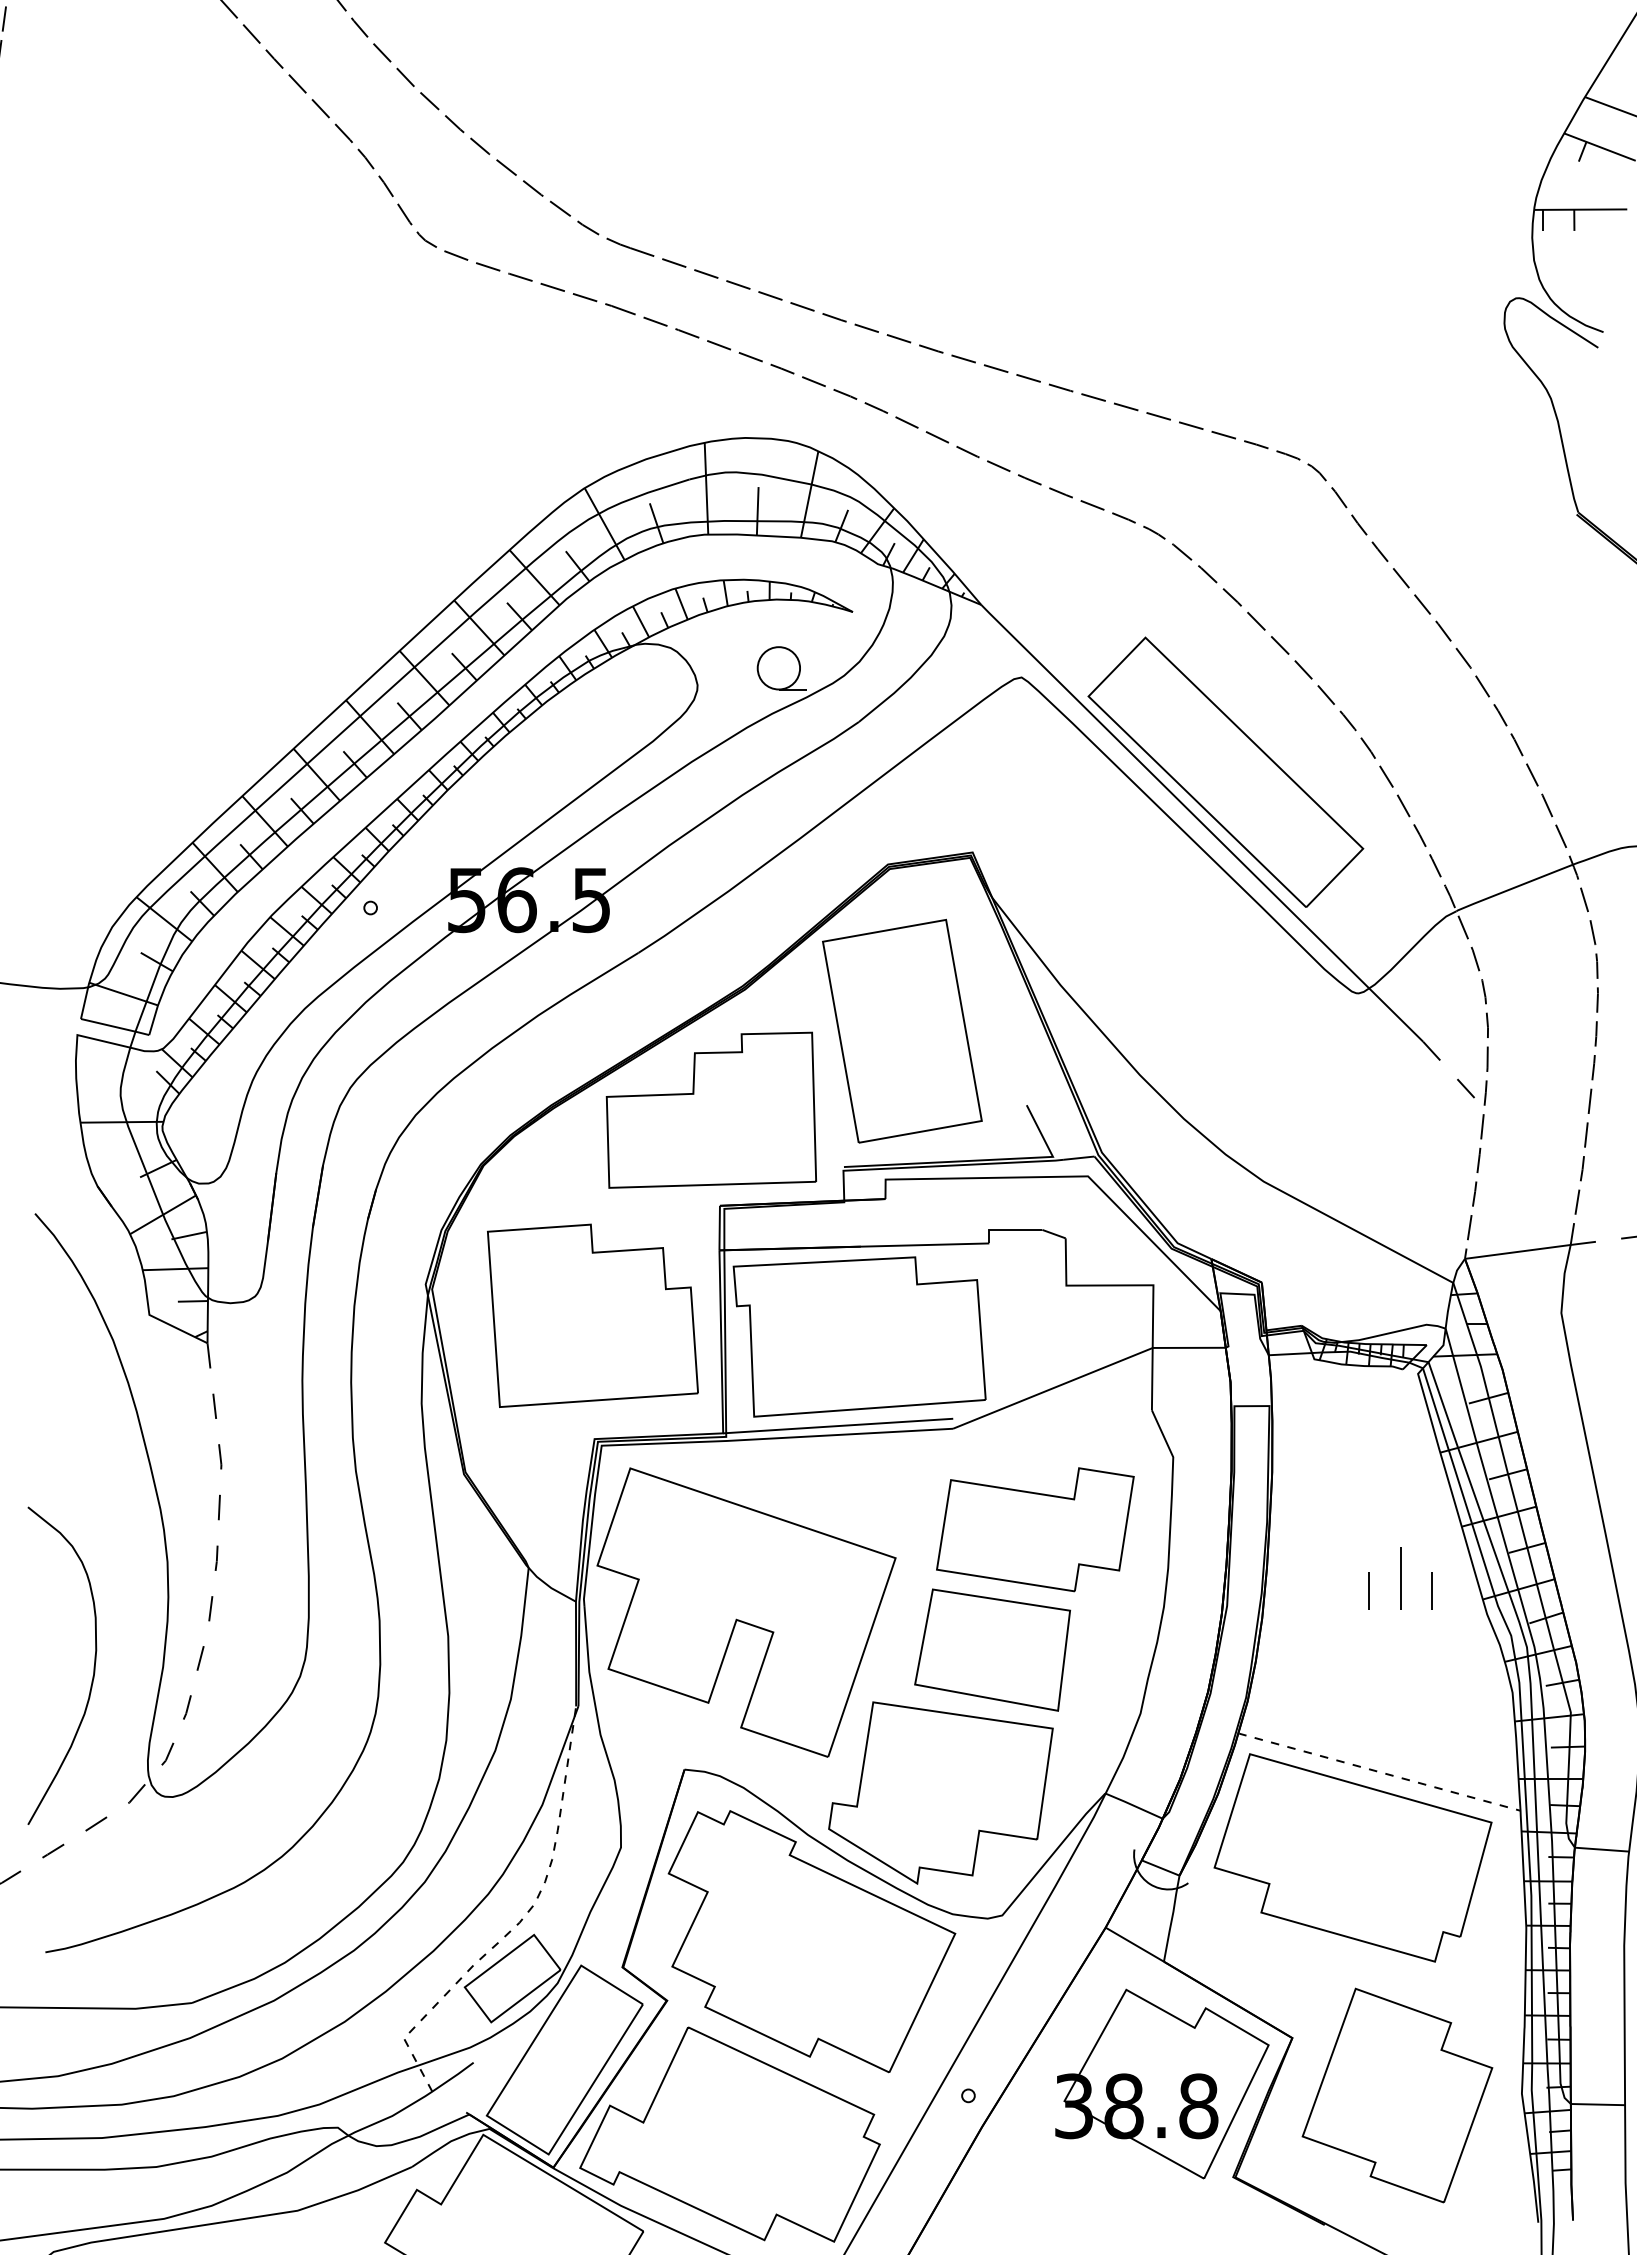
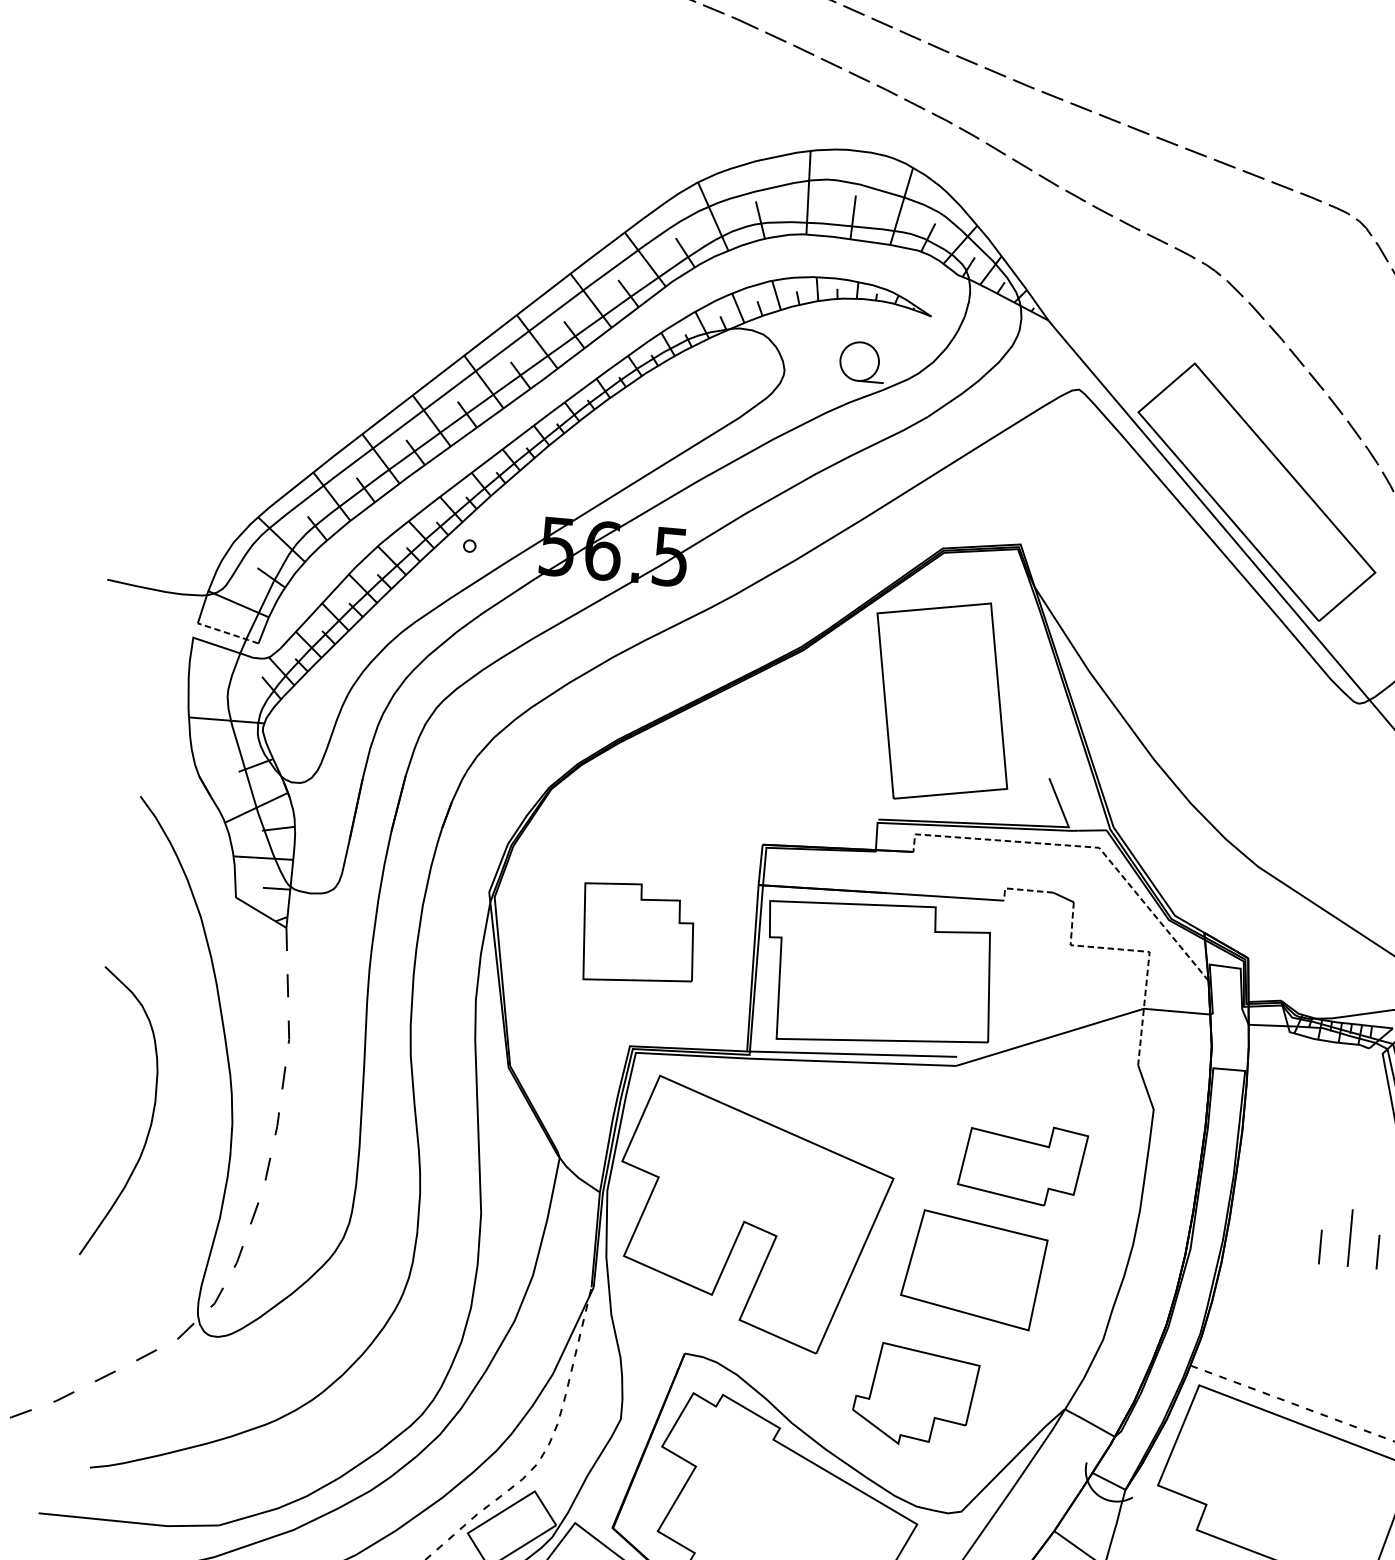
line: (115, 1027) -> (228, 633), solid -> dashed
part: (710, 1109) -> (761, 756), removed
line: (1071, 1176) -> (1084, 846), solid -> dashed
line: (1007, 1229) -> (1021, 889), solid -> dashed
line: (1148, 1285) -> (1145, 951), solid -> dashed
part: (592, 1315) -> (638, 933), size x0.6
part: (1035, 1529) -> (1022, 1164), size x0.7
curve: (93, 1666) -> (151, 1116), moved
part: (940, 1792) -> (915, 1395), size x0.6

